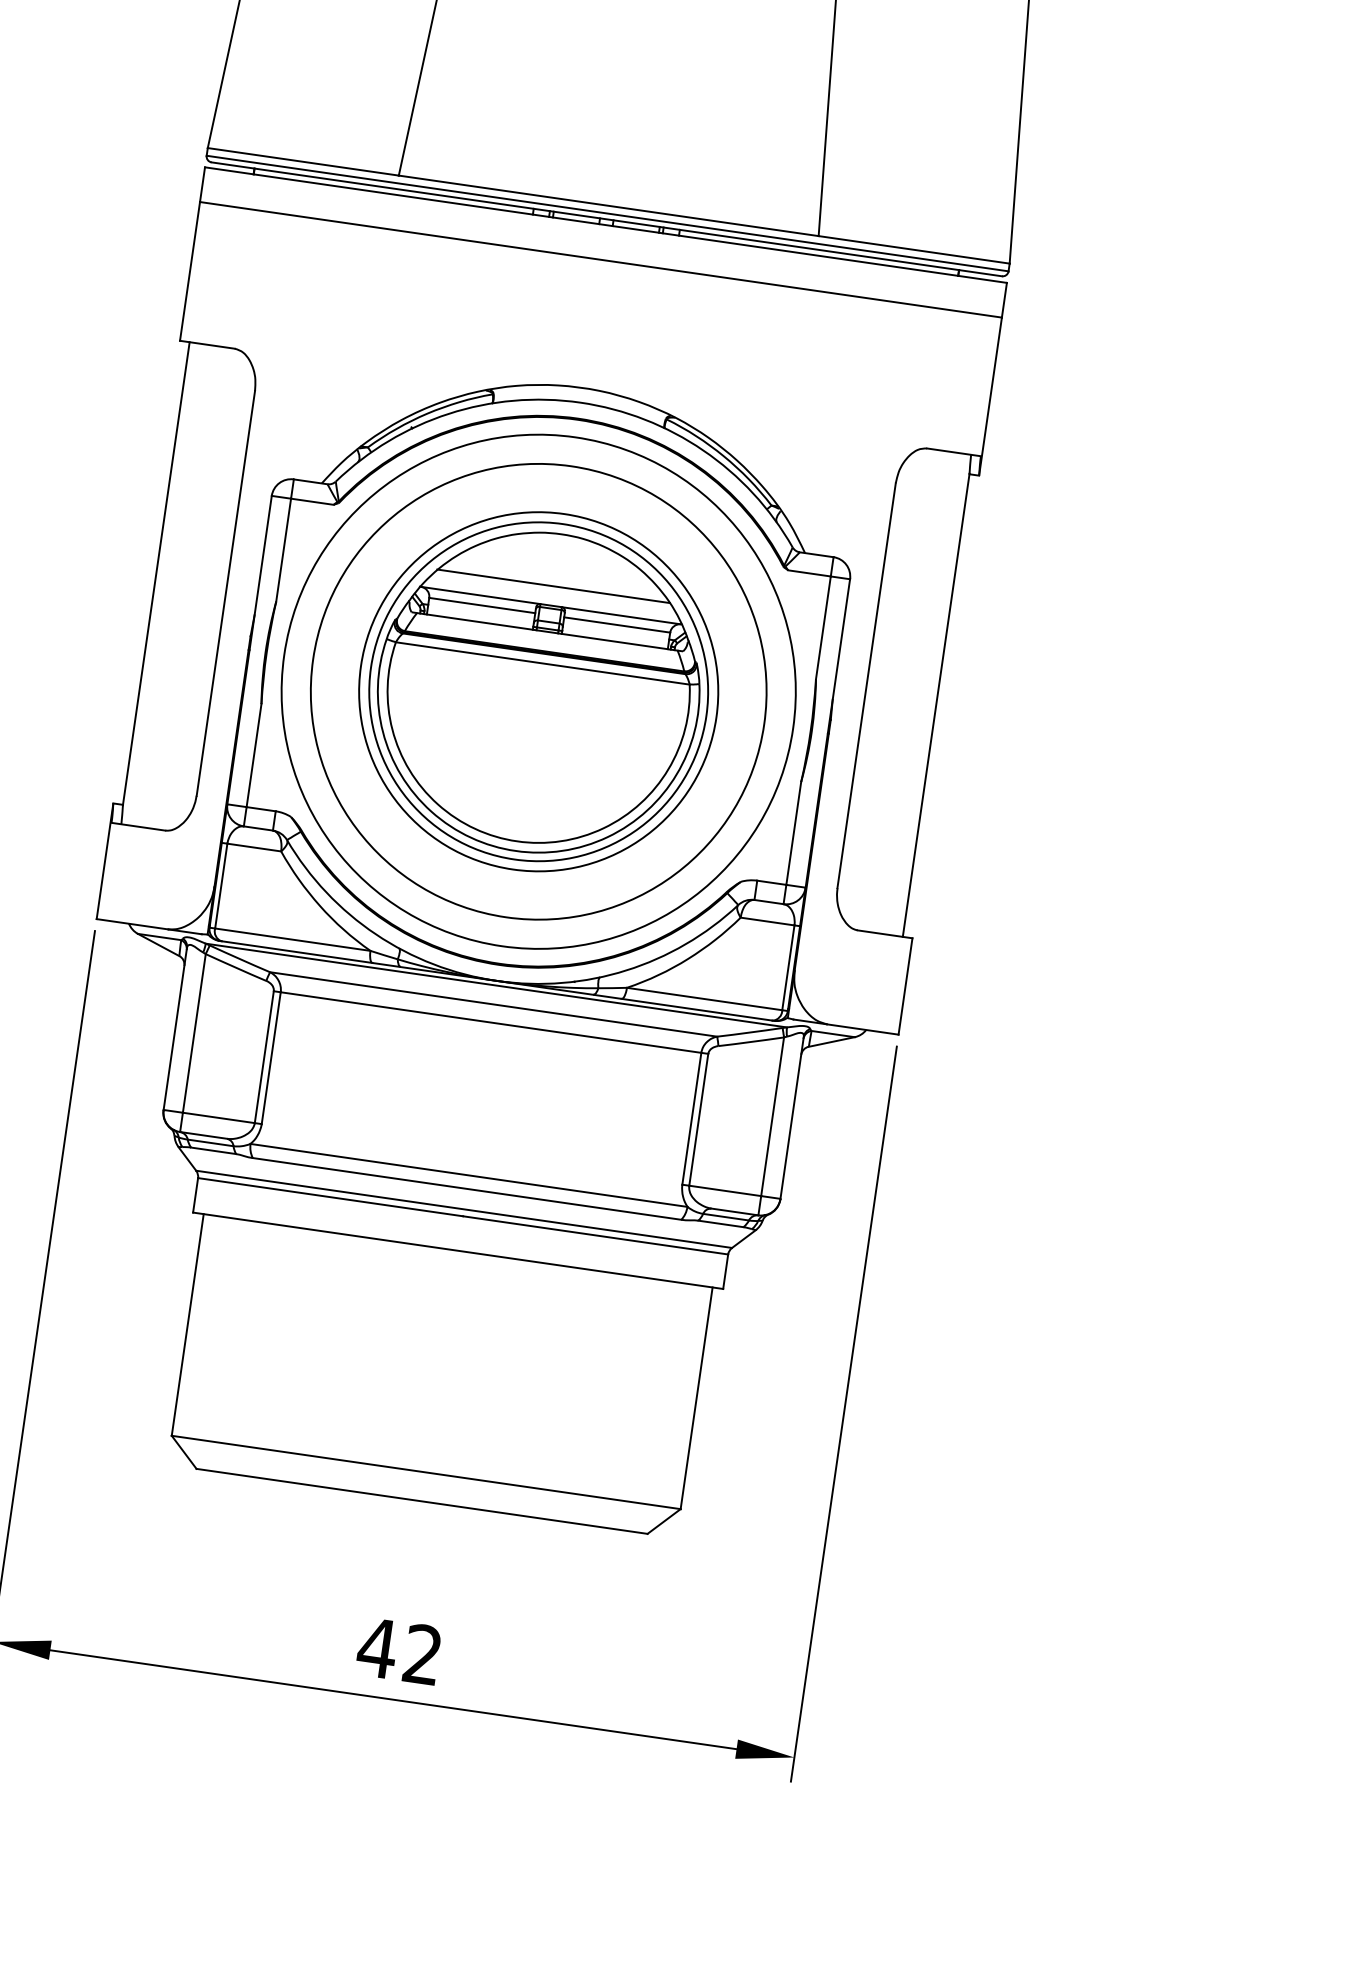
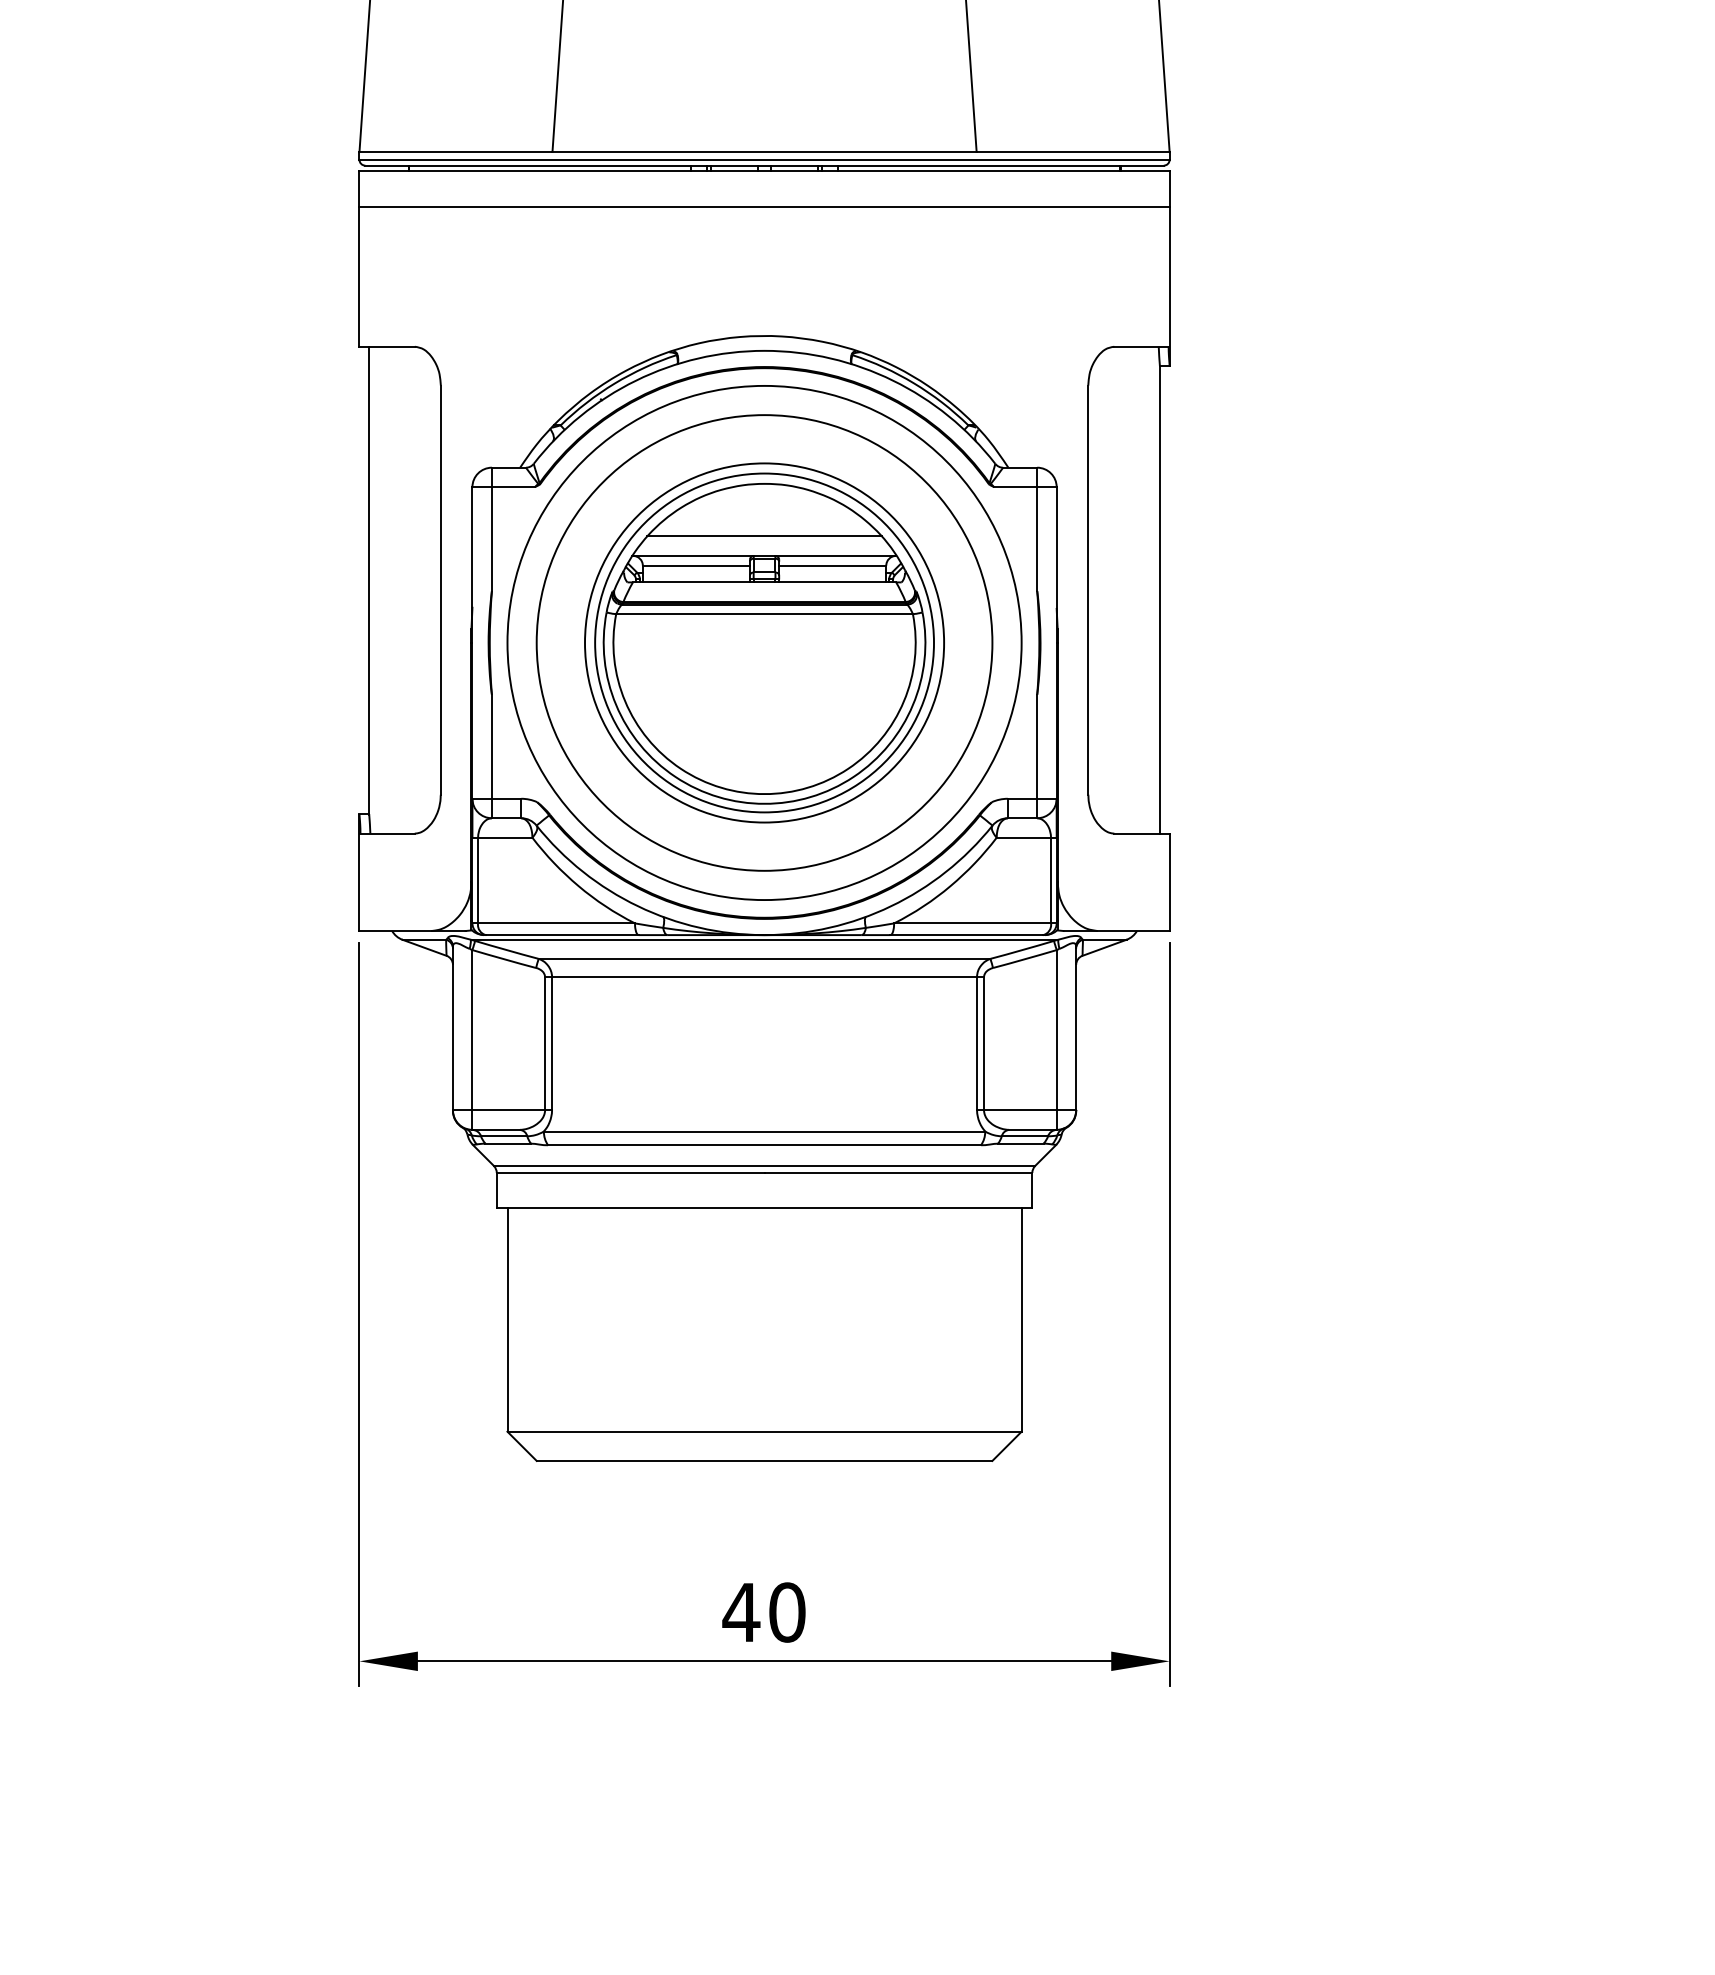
text: (423, 1654) -> (787, 1612), 42 -> 40

